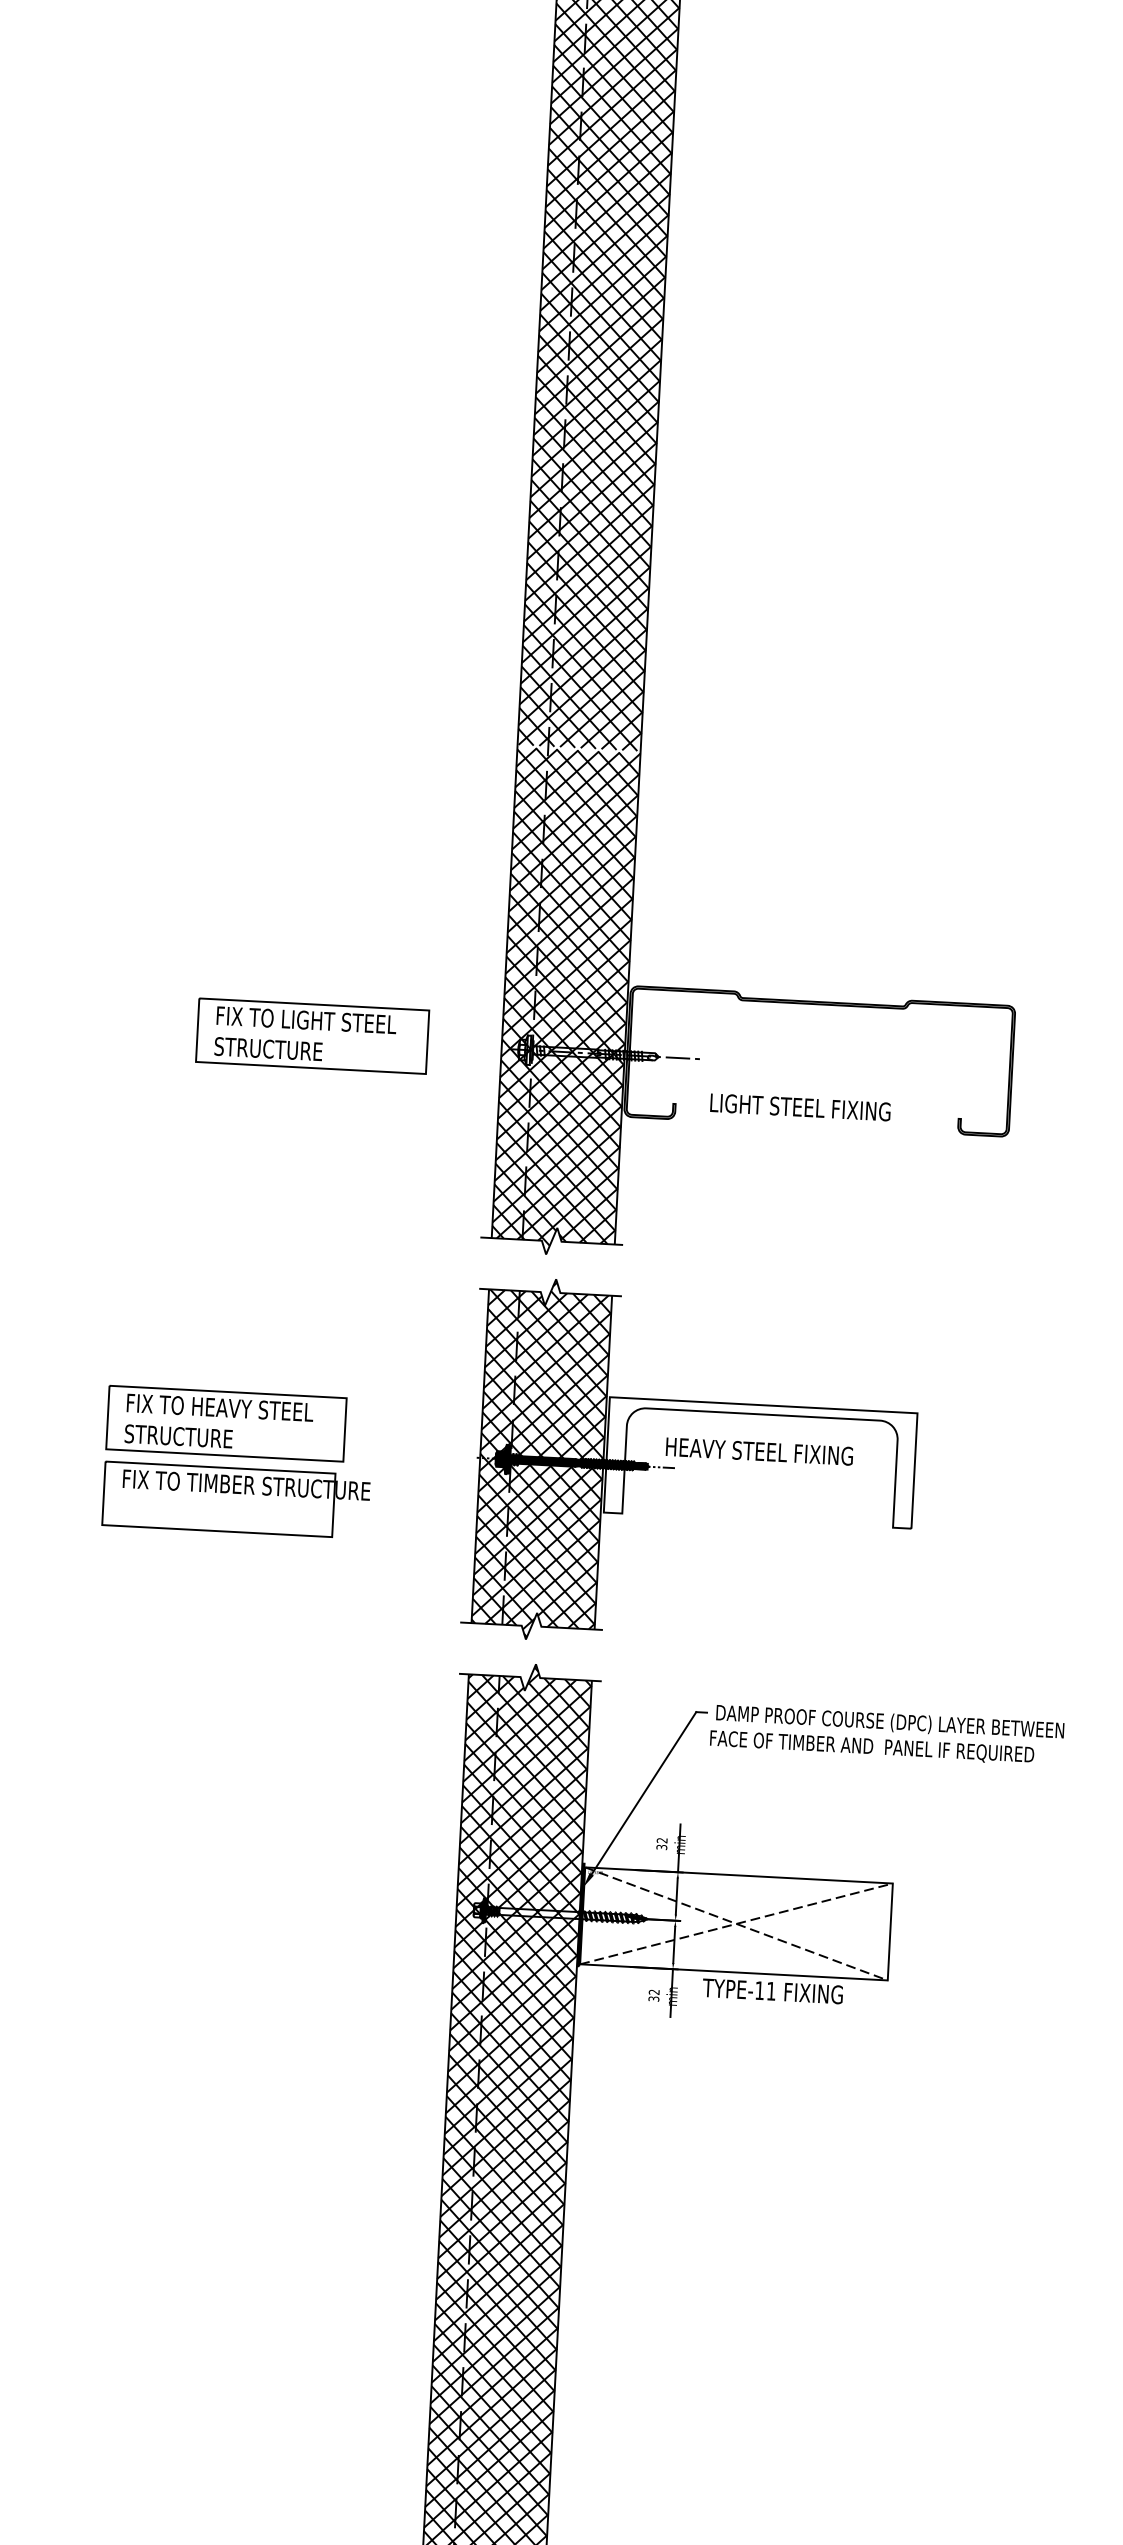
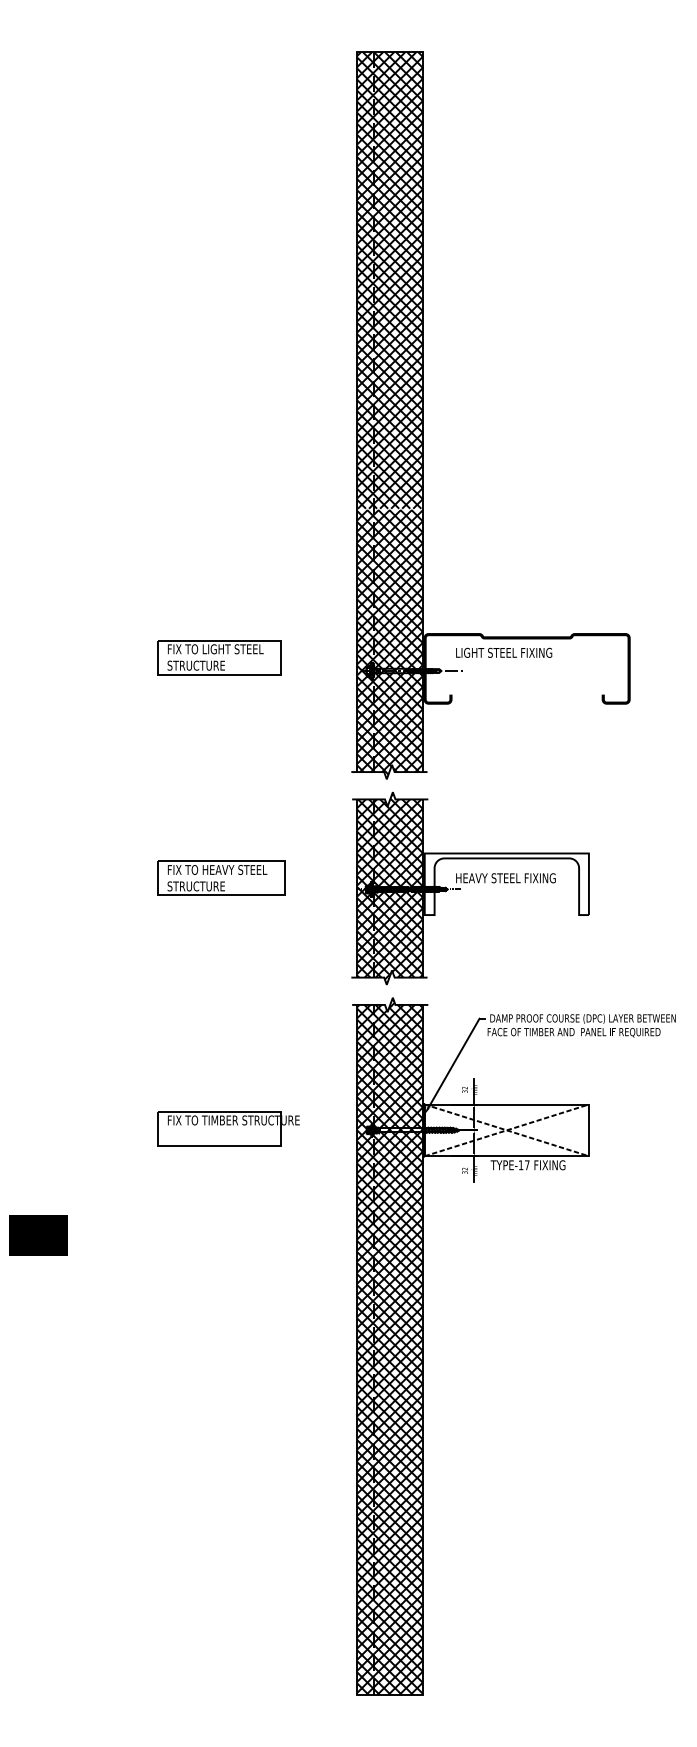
part: (312, 1036) -> (219, 657), moved
text: (801, 1106) -> (504, 652), moved
part: (235, 1499) -> (228, 1128), moved
text: (771, 1991) -> (527, 1165), TYPE-11 -> TYPE-17

